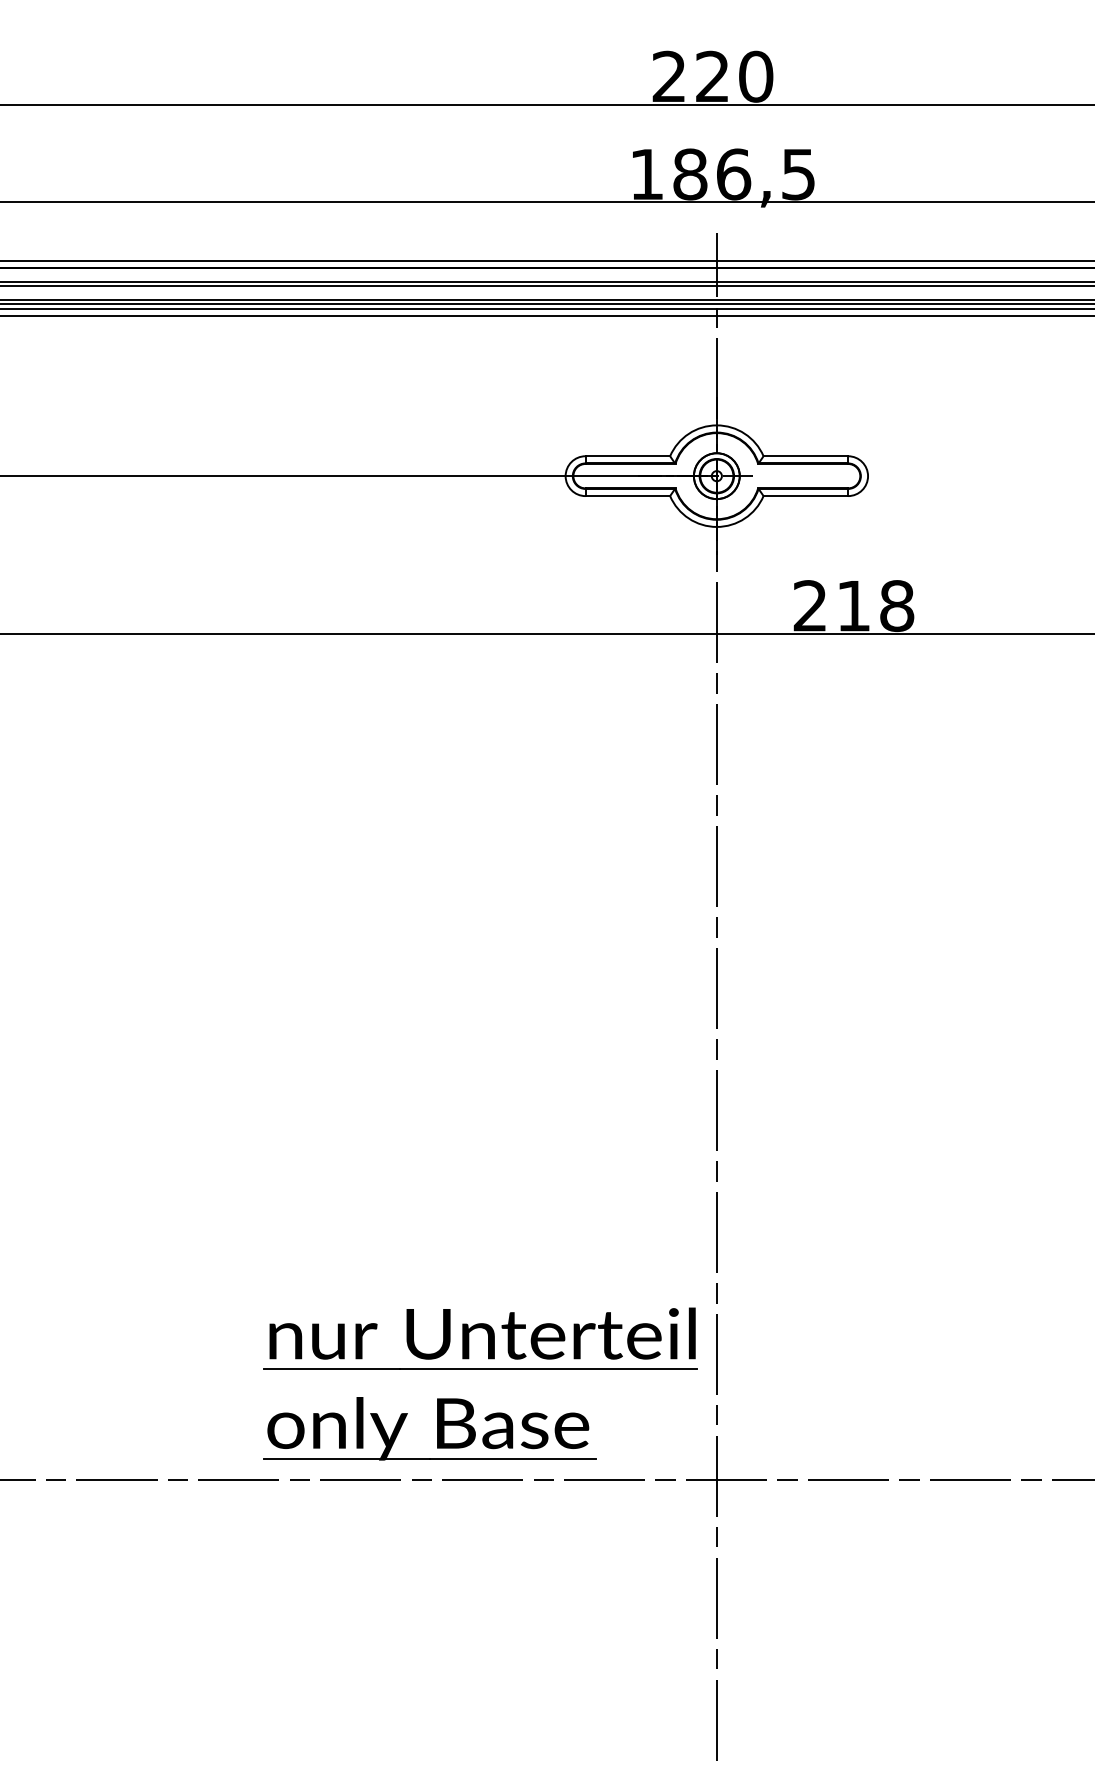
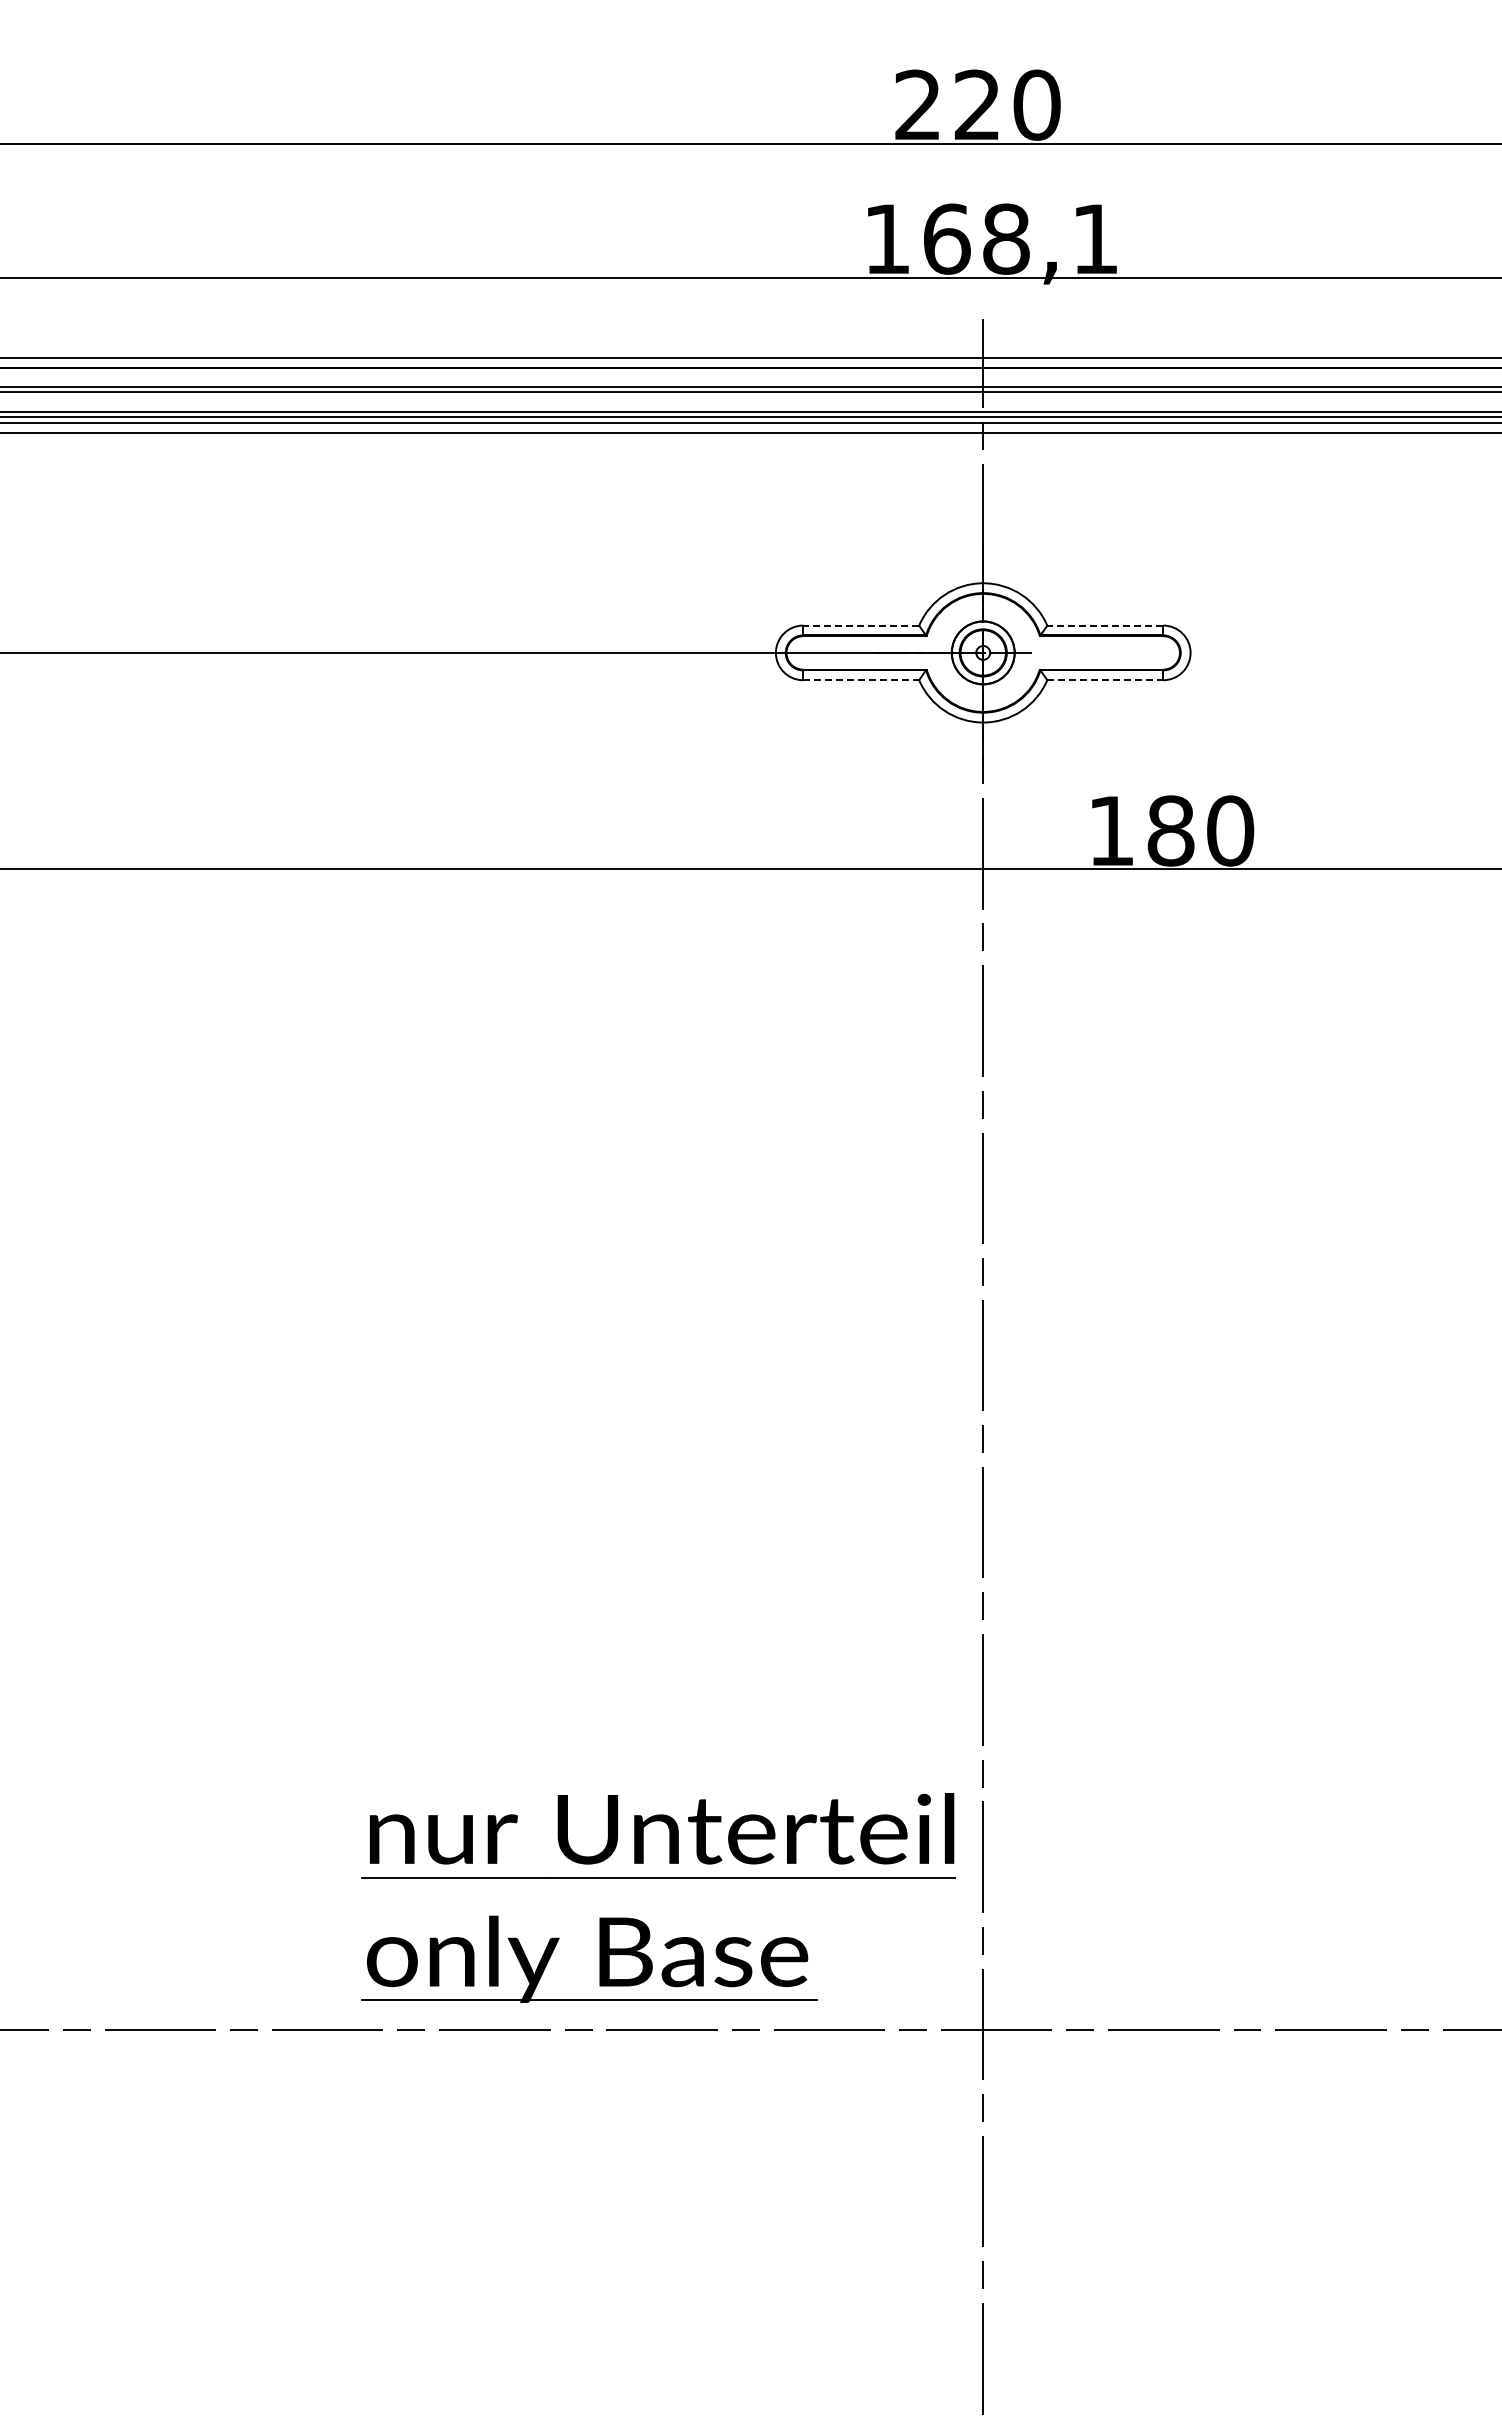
text: (744, 173) -> (1020, 238), 186,5 -> 168,1
line: (628, 456) -> (861, 625), solid -> dashed
line: (806, 456) -> (1105, 625), solid -> dashed
line: (628, 496) -> (861, 680), solid -> dashed
line: (806, 496) -> (1105, 680), solid -> dashed
text: (854, 605) -> (1171, 830), 218 -> 180

